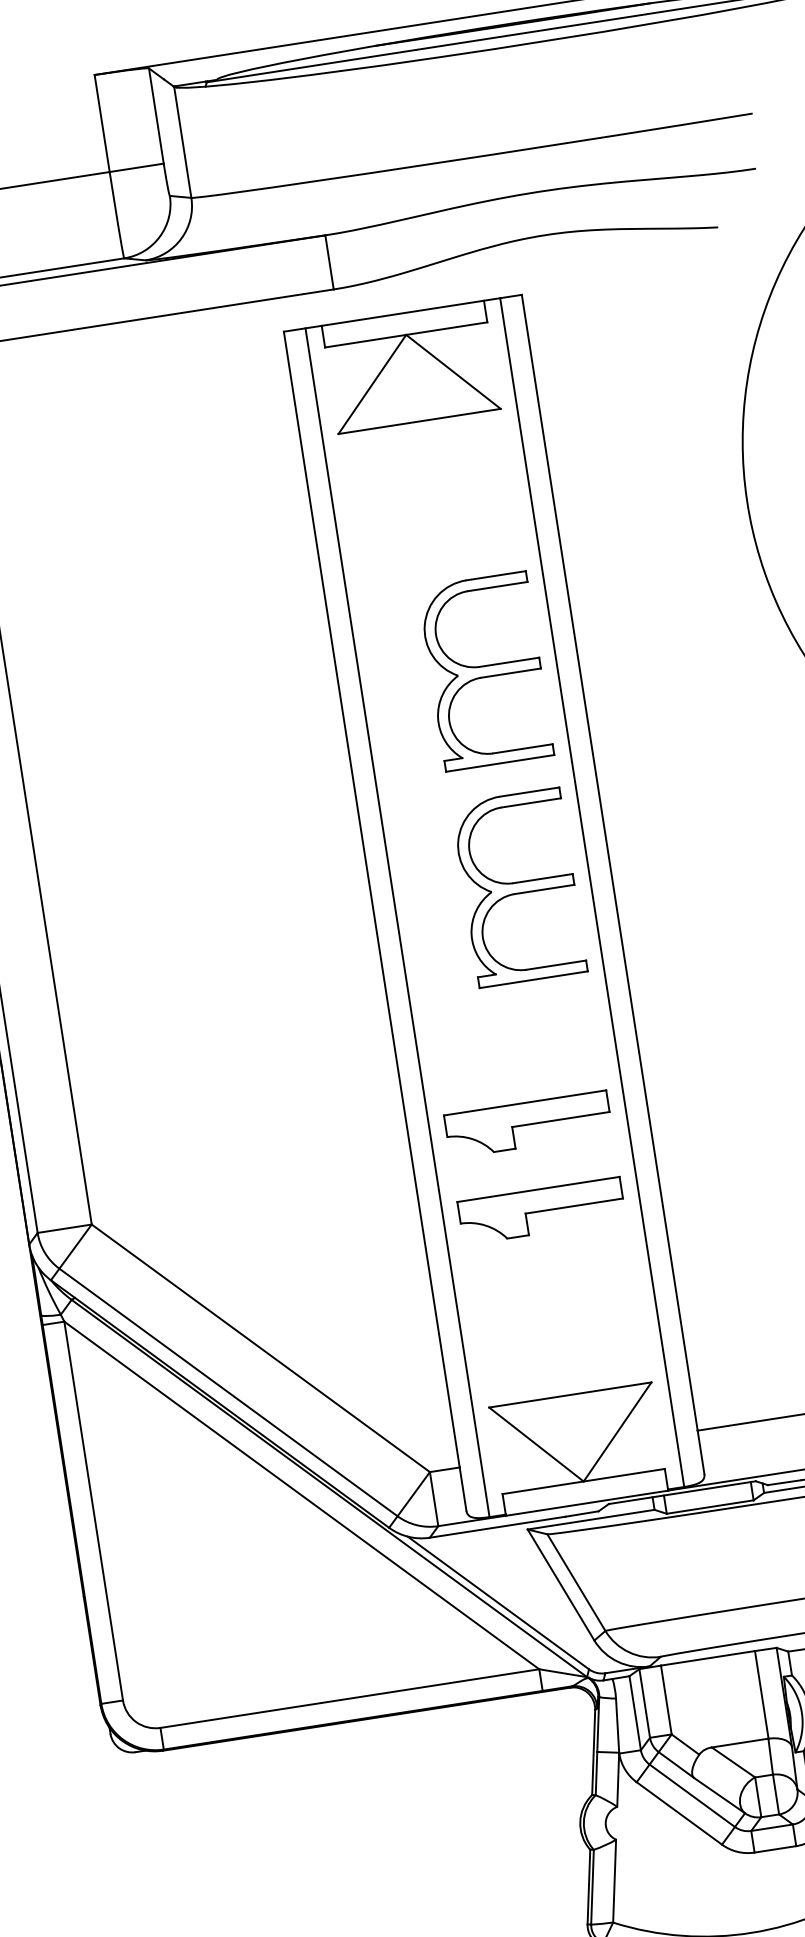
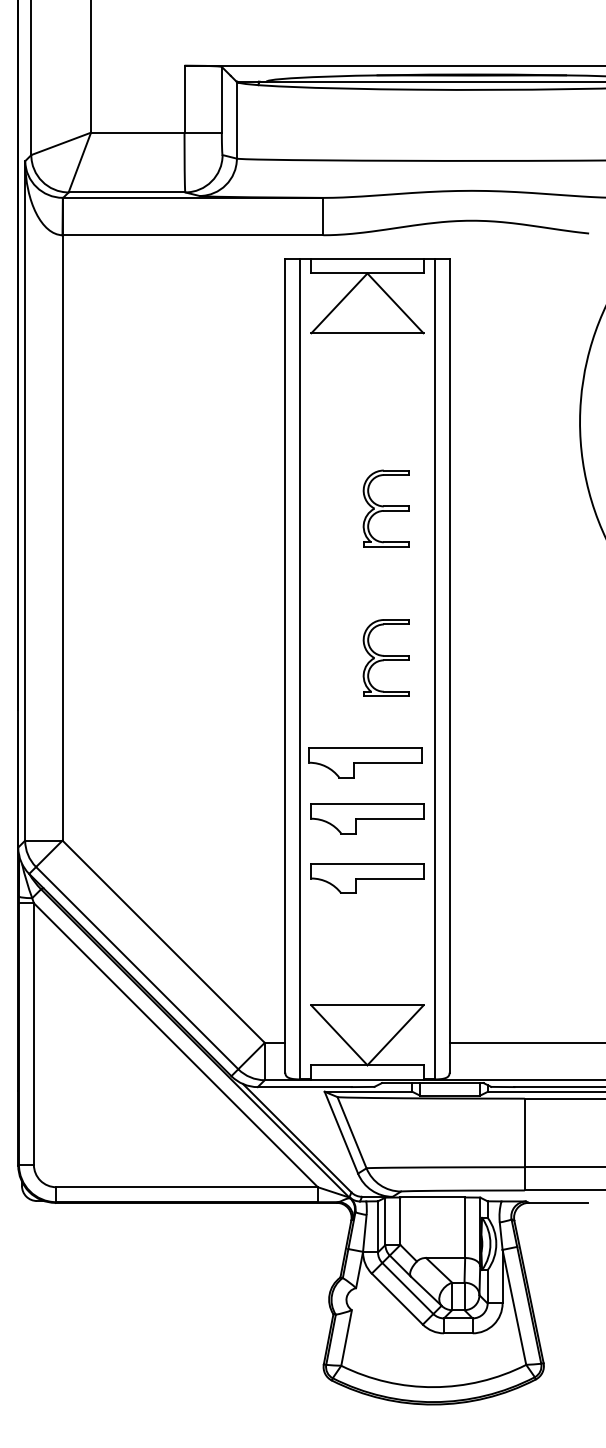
part: (484, 671) -> (385, 508), size x0.6
part: (518, 886) -> (385, 657), size x0.6
part: (512, 1043) -> (365, 762), added

